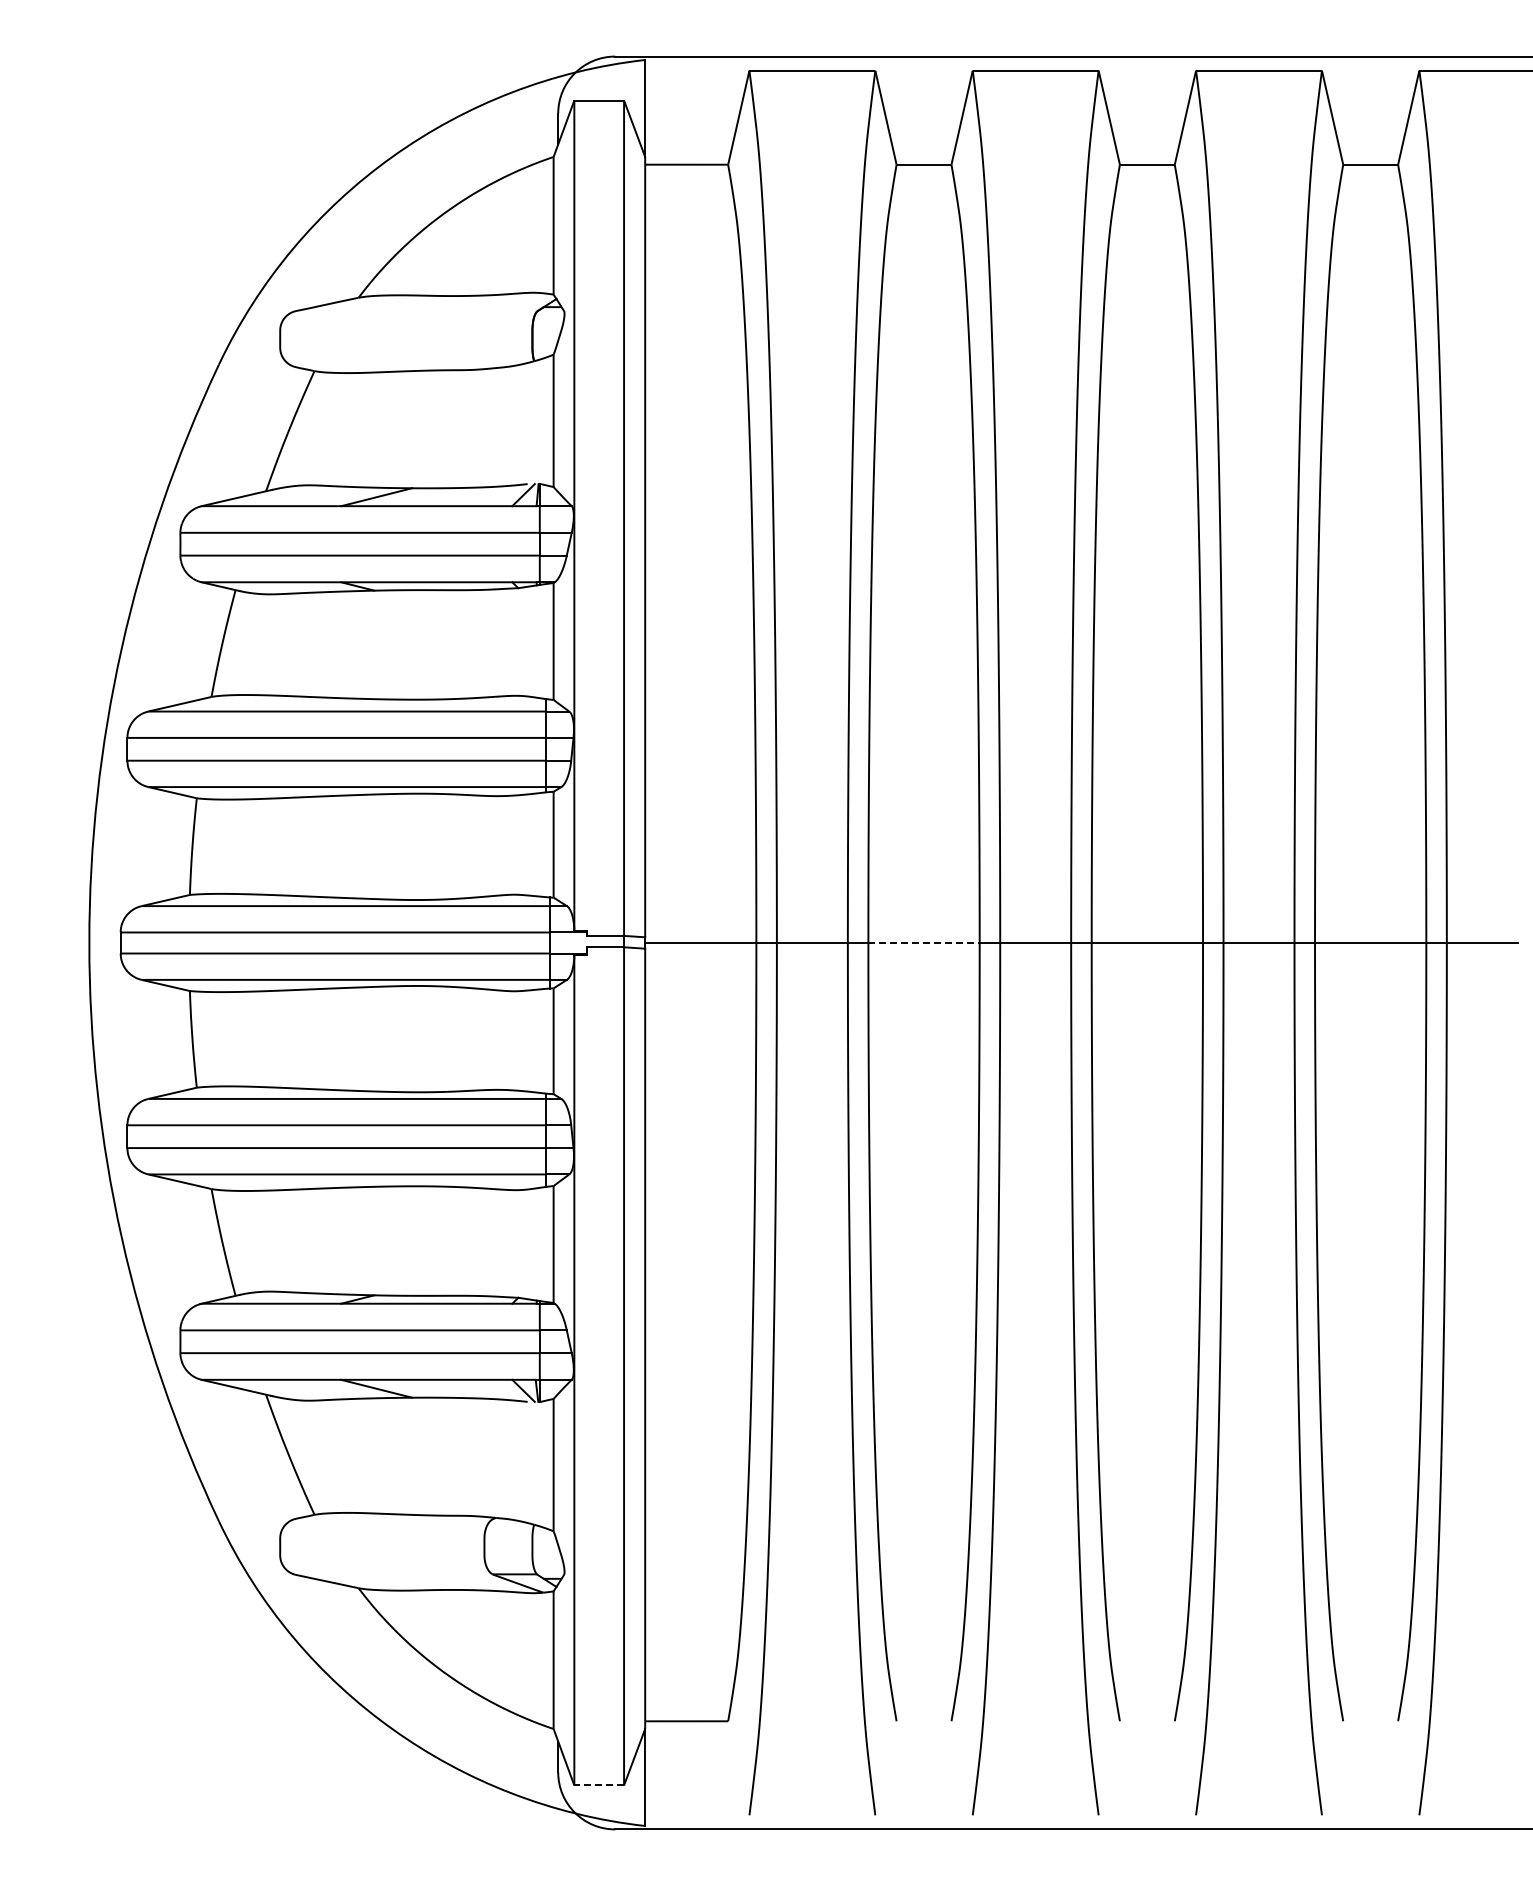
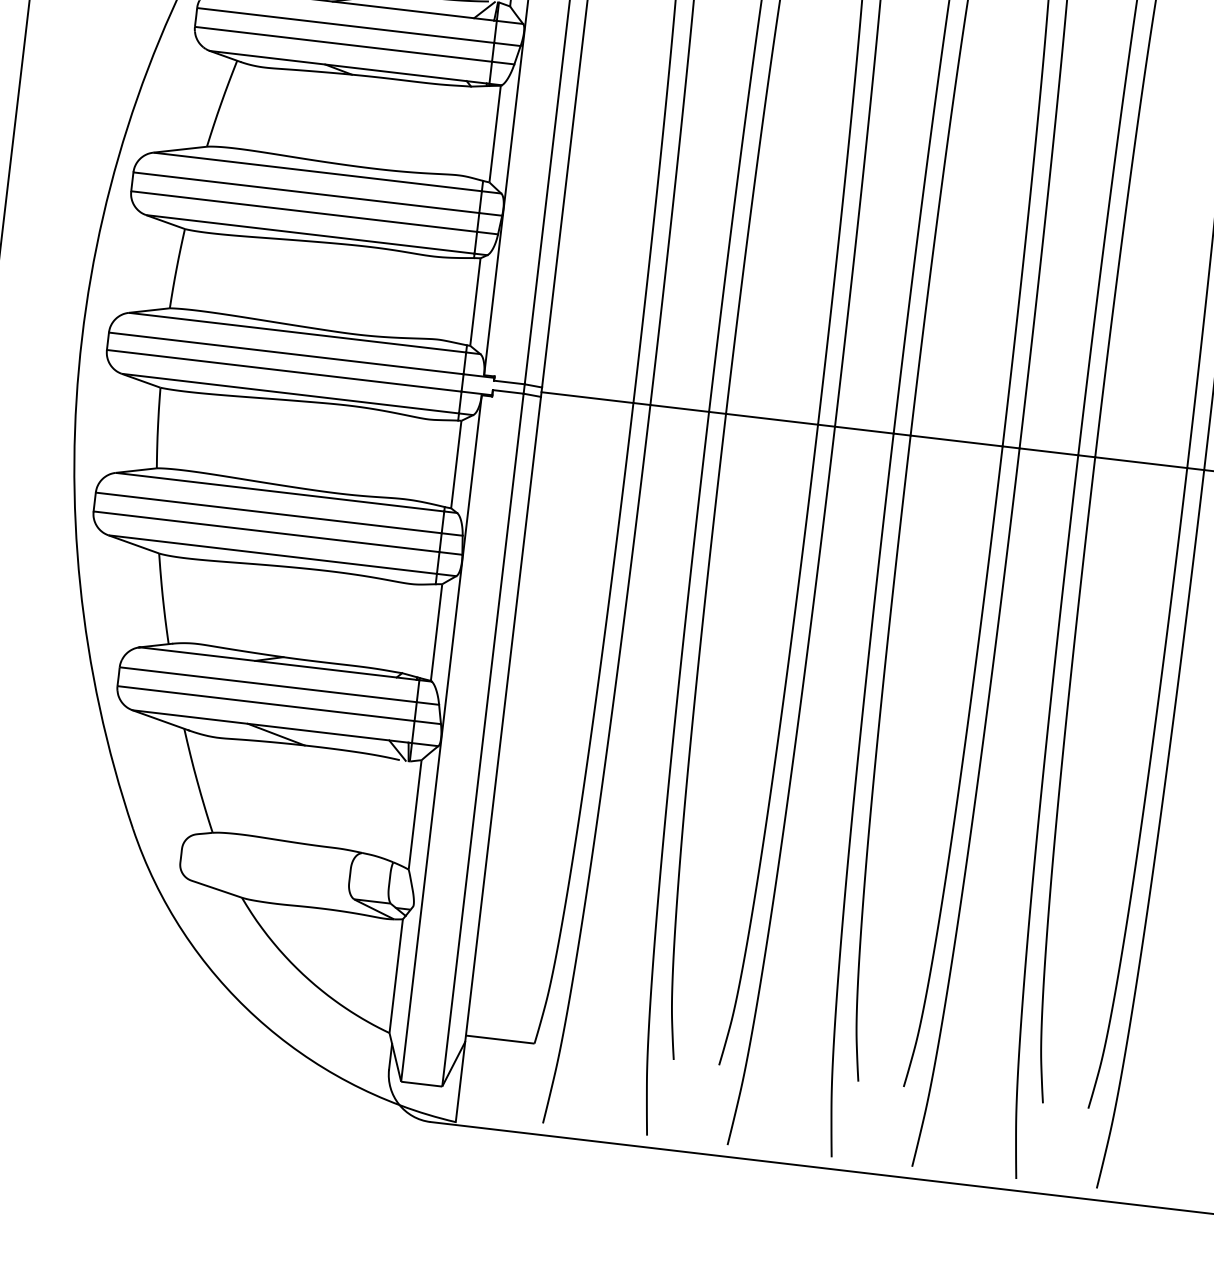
line: (924, 943) -> (772, 419), dashed -> solid
line: (599, 1785) -> (421, 1084), dashed -> solid

